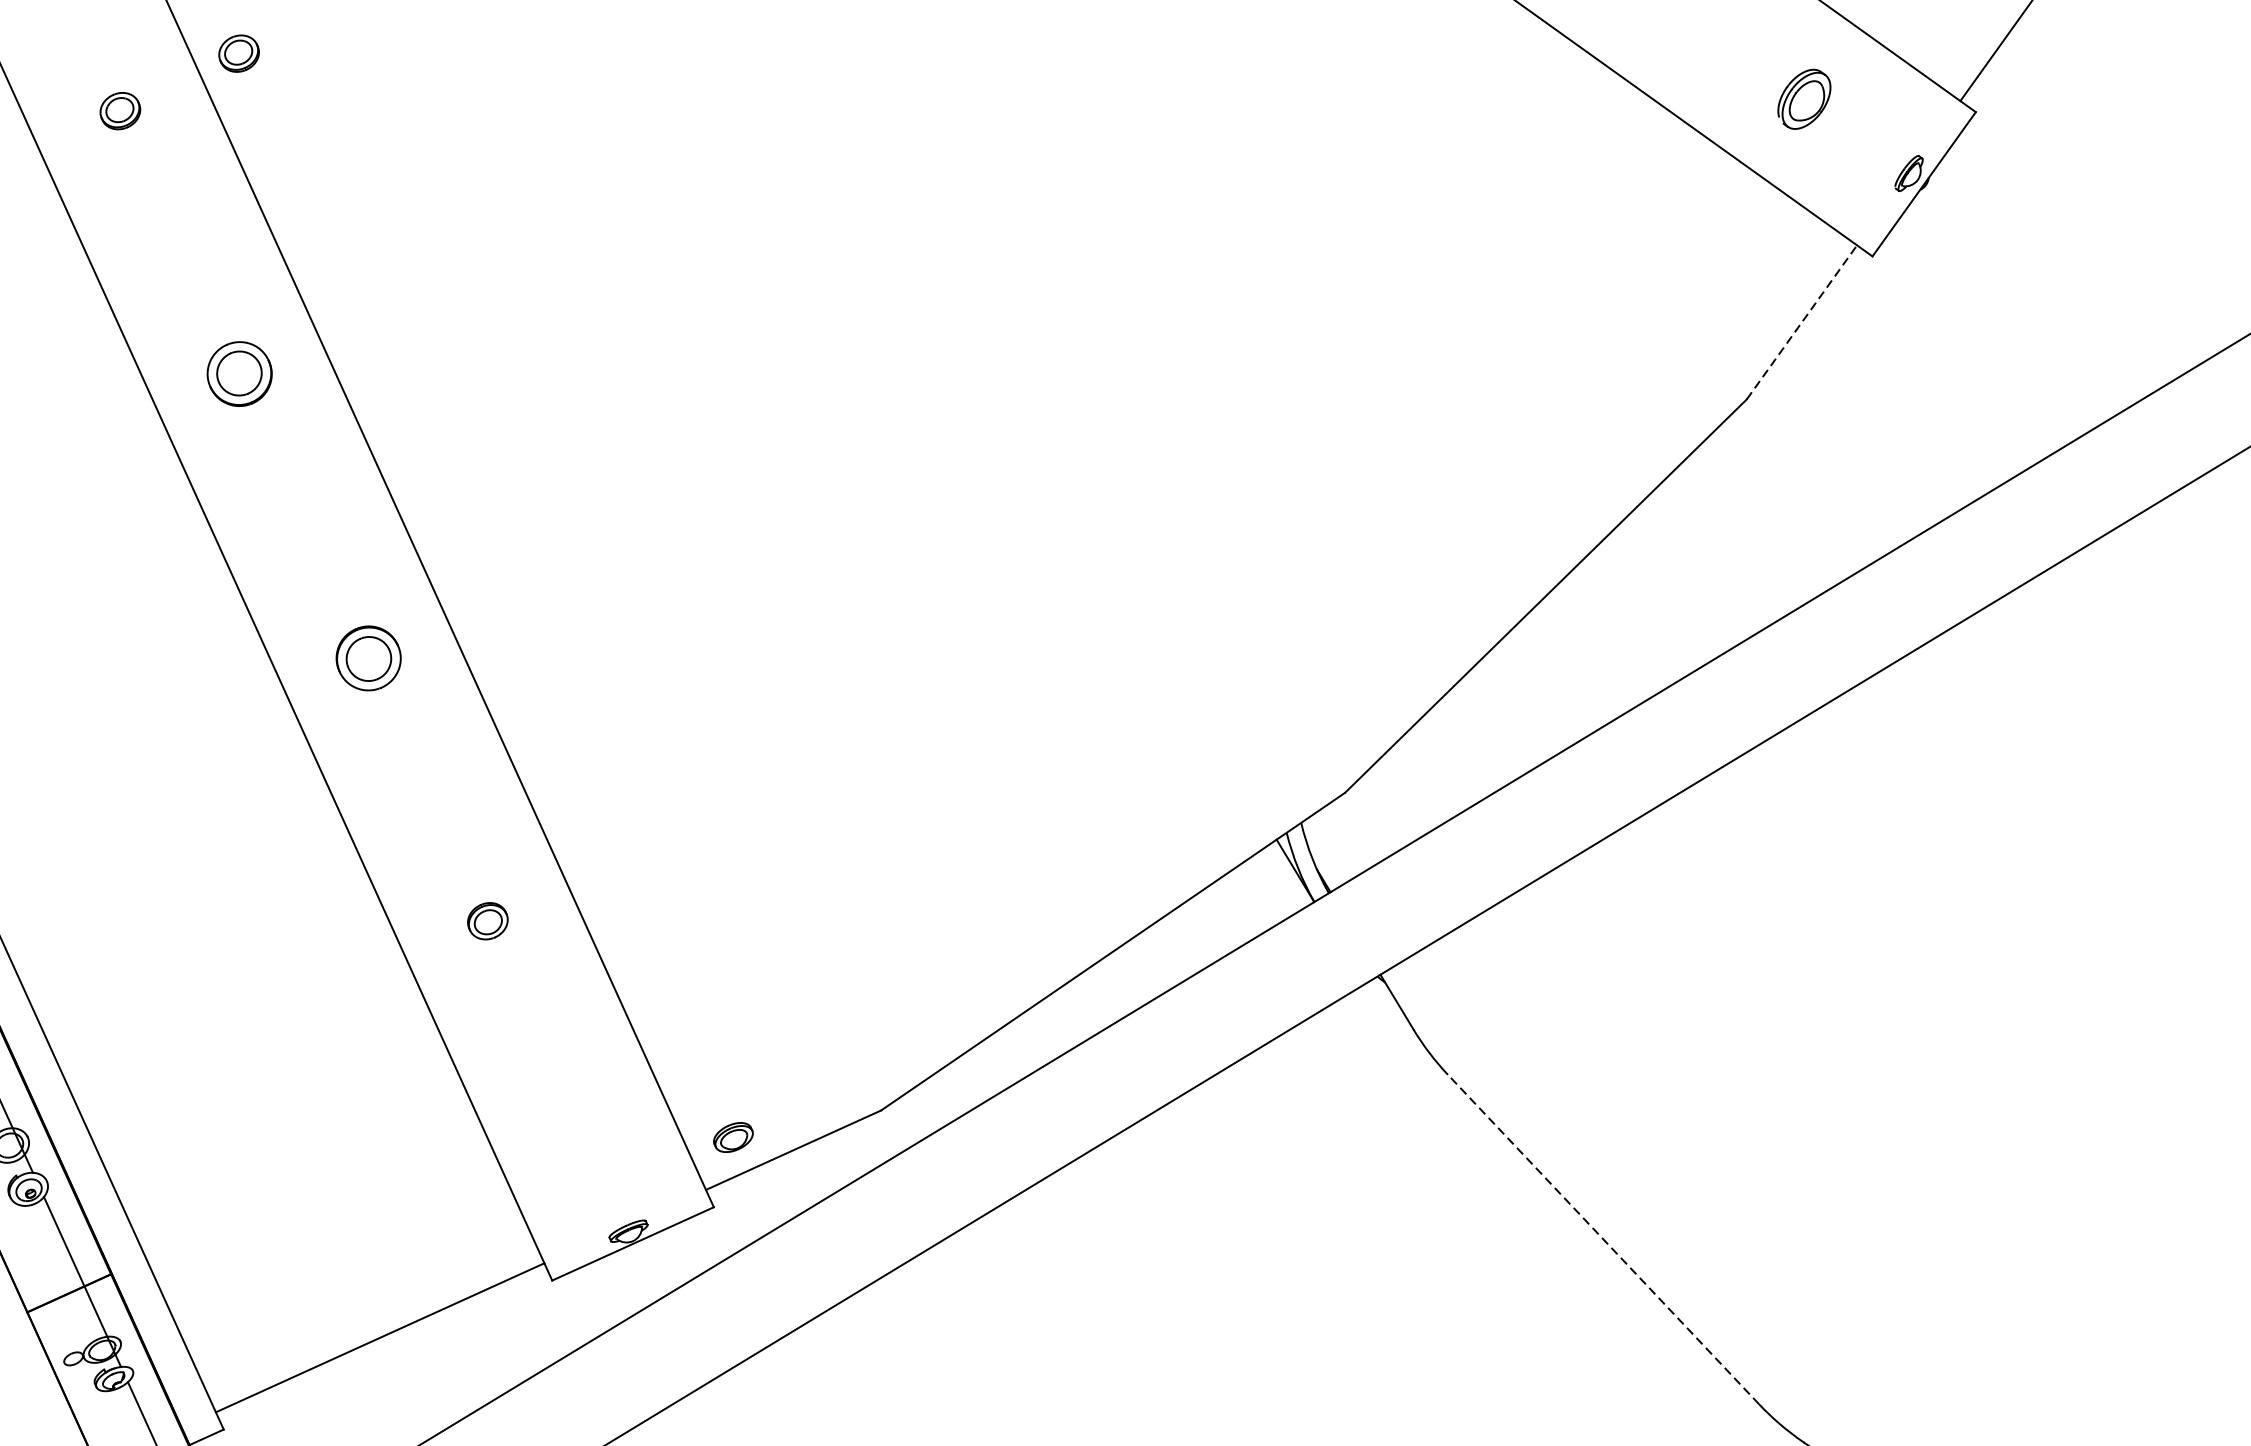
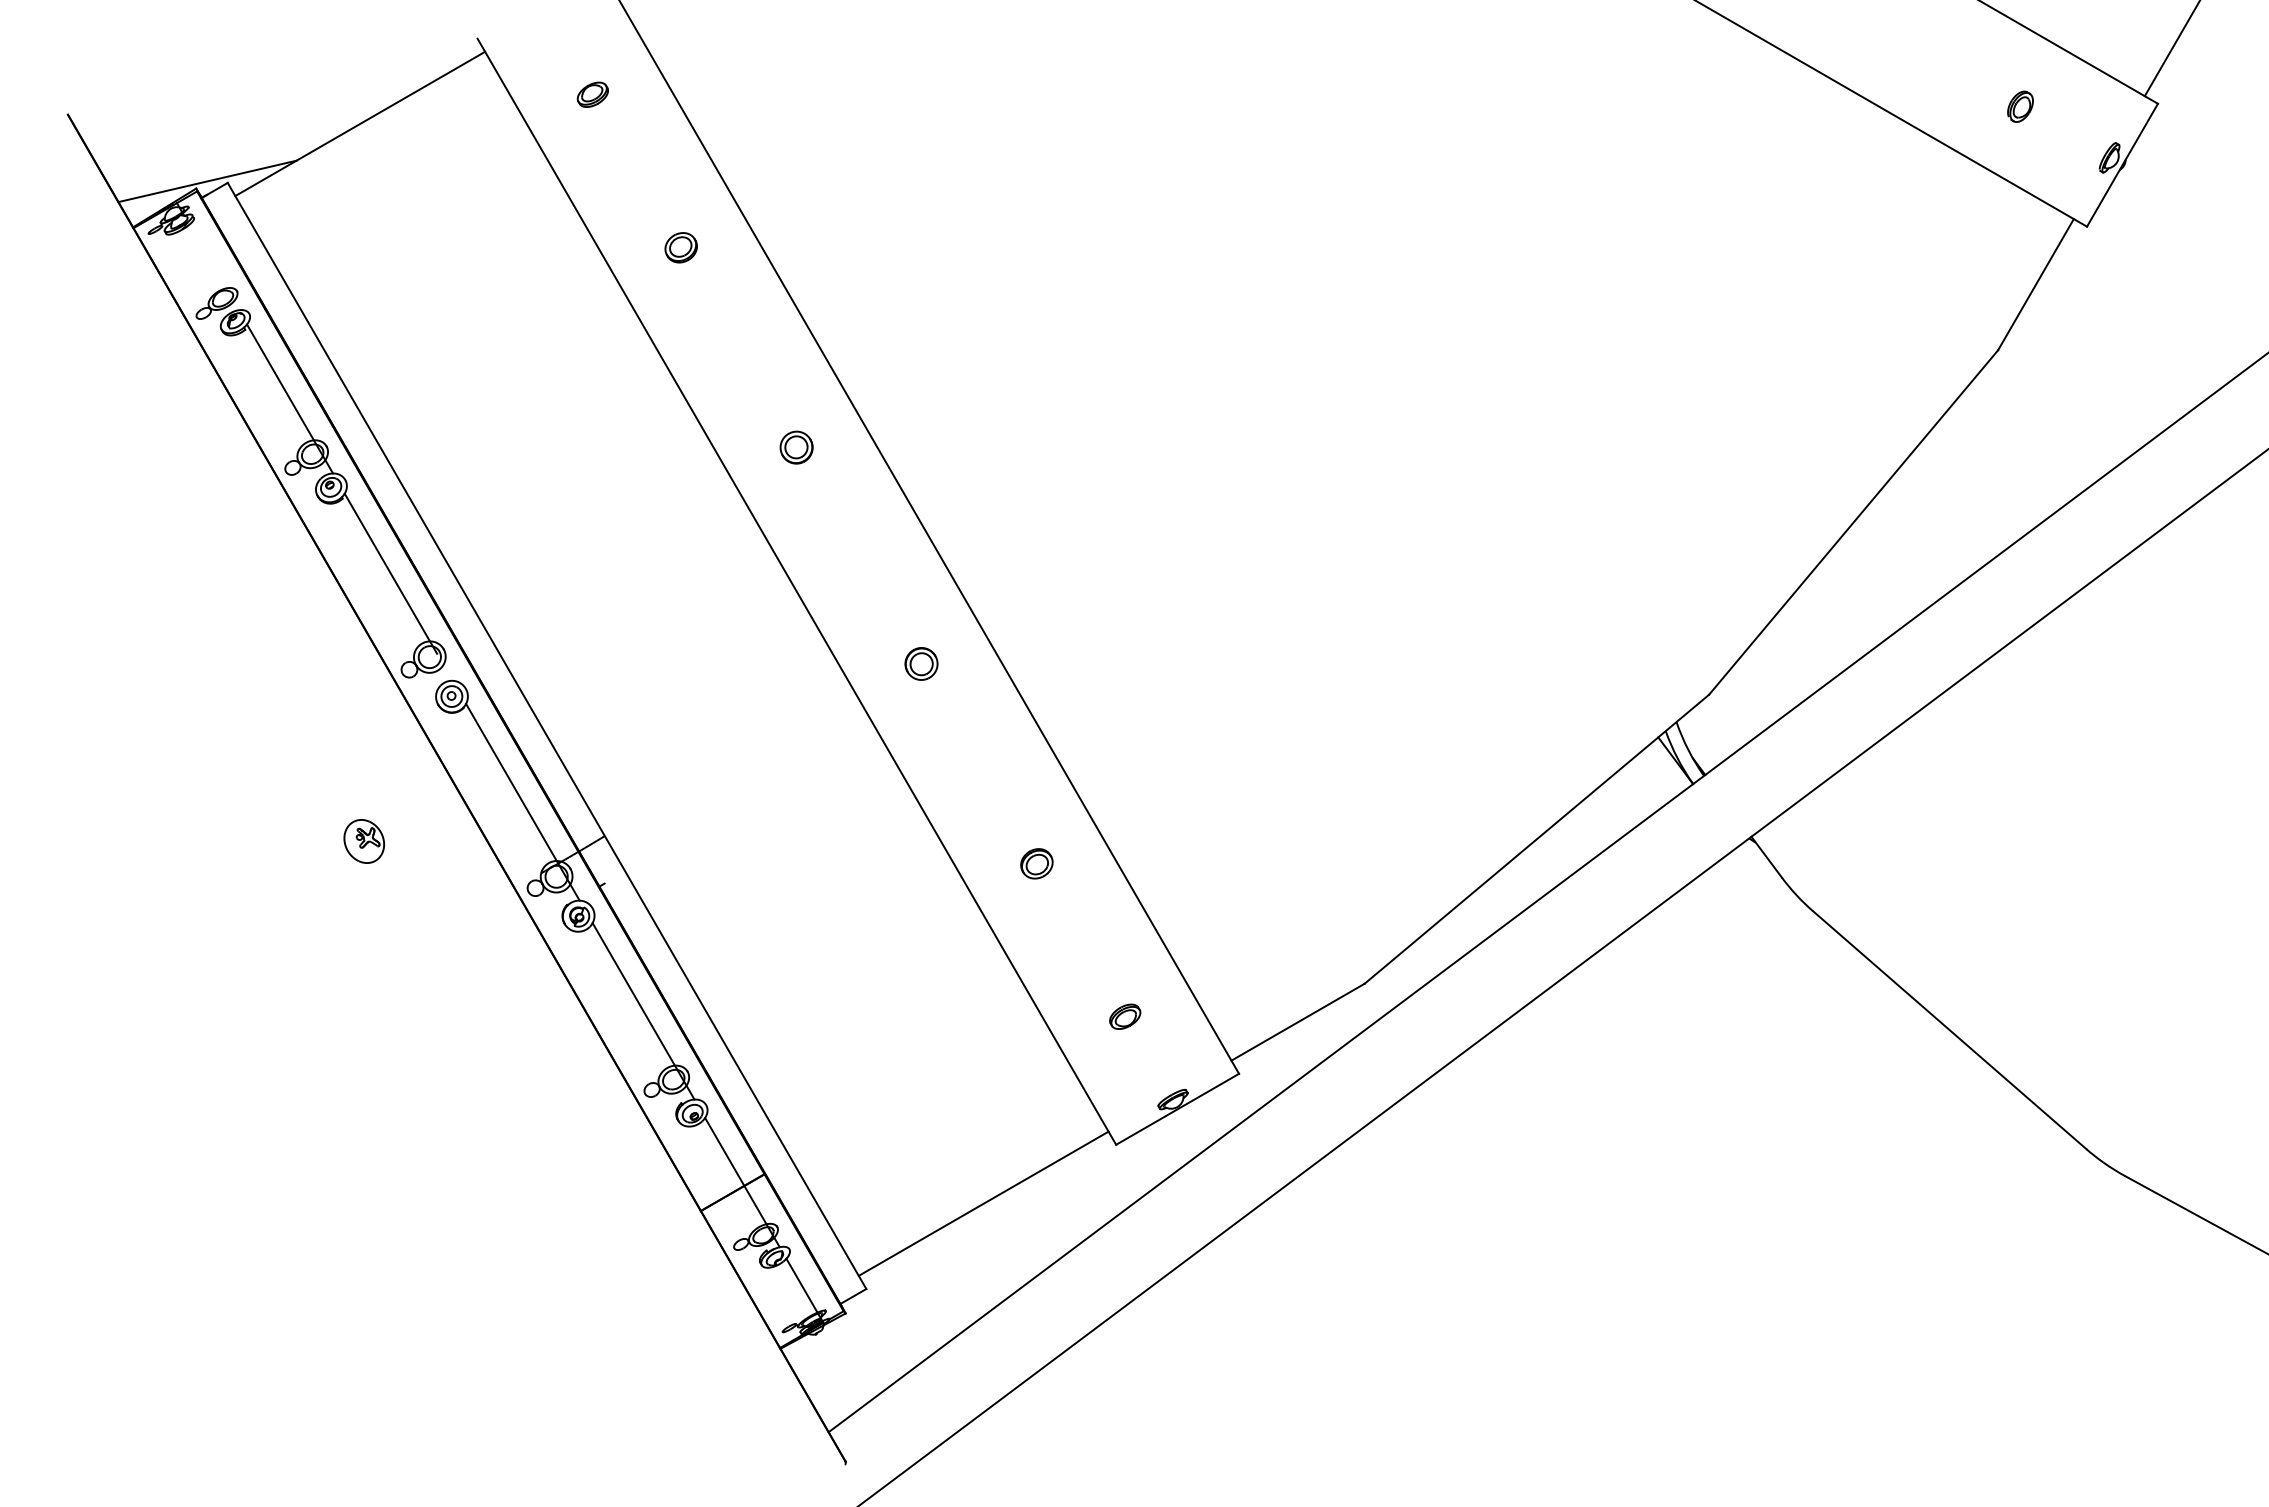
part: (238, 53) -> (770, 192), removed
part: (1804, 98) -> (2020, 106), size x0.62
line: (1801, 322) -> (2035, 284), dashed -> solid
part: (239, 373) -> (796, 447), size x0.62
part: (368, 657) -> (921, 663), size x0.62
part: (733, 1137) -> (1125, 1016), moved
line: (1603, 1238) -> (1949, 1029), dashed -> solid

